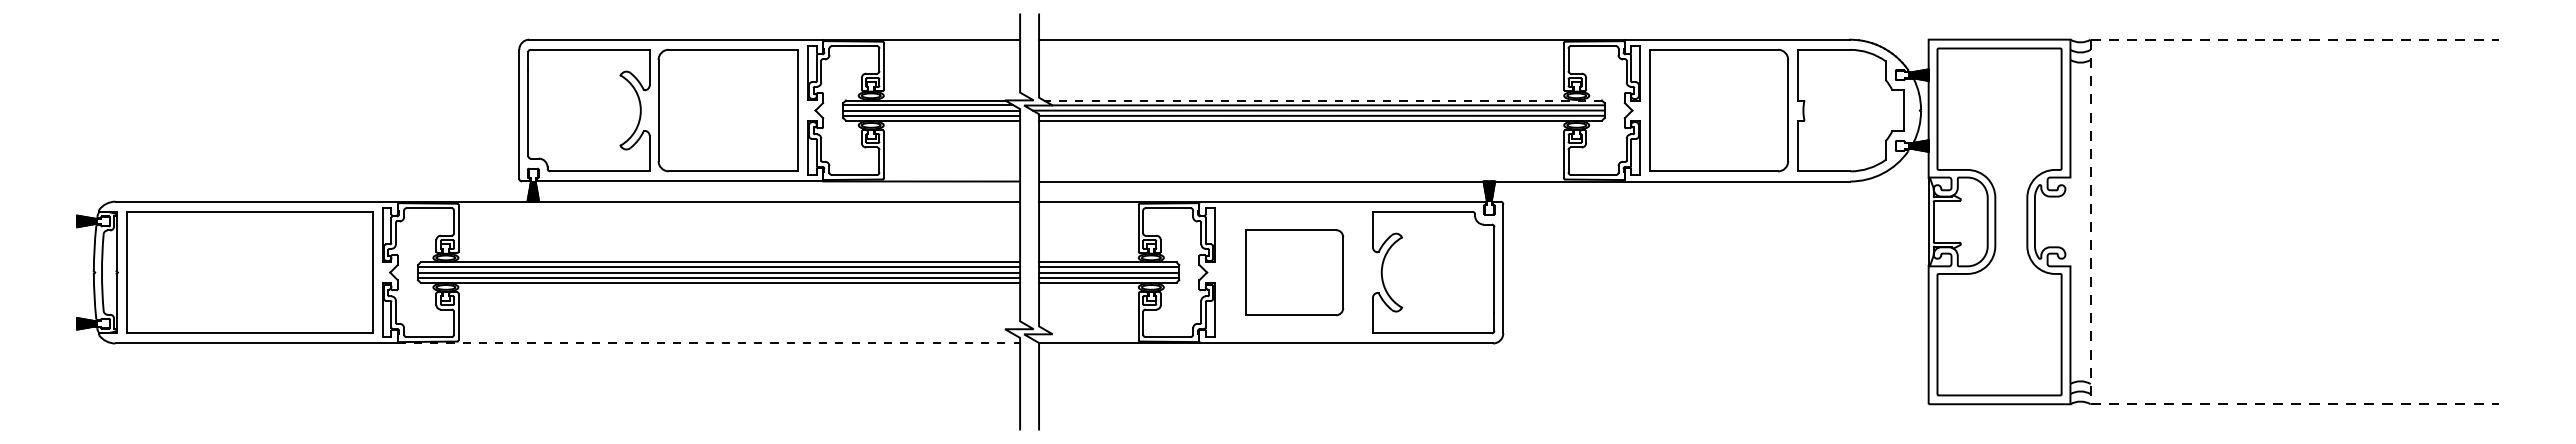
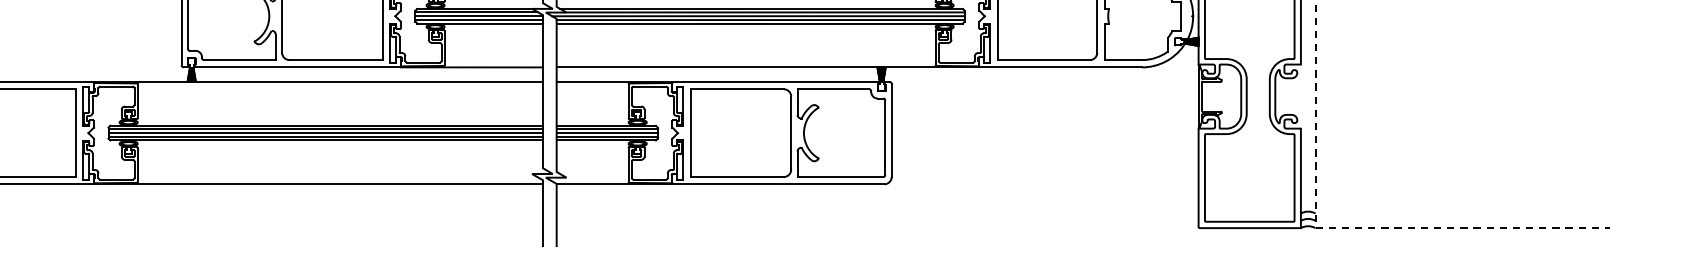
line: (1323, 100) -> (761, 8), dashed -> solid
part: (1294, 272) -> (740, 133), size x1.43
line: (709, 343) -> (318, 184), dashed -> solid

